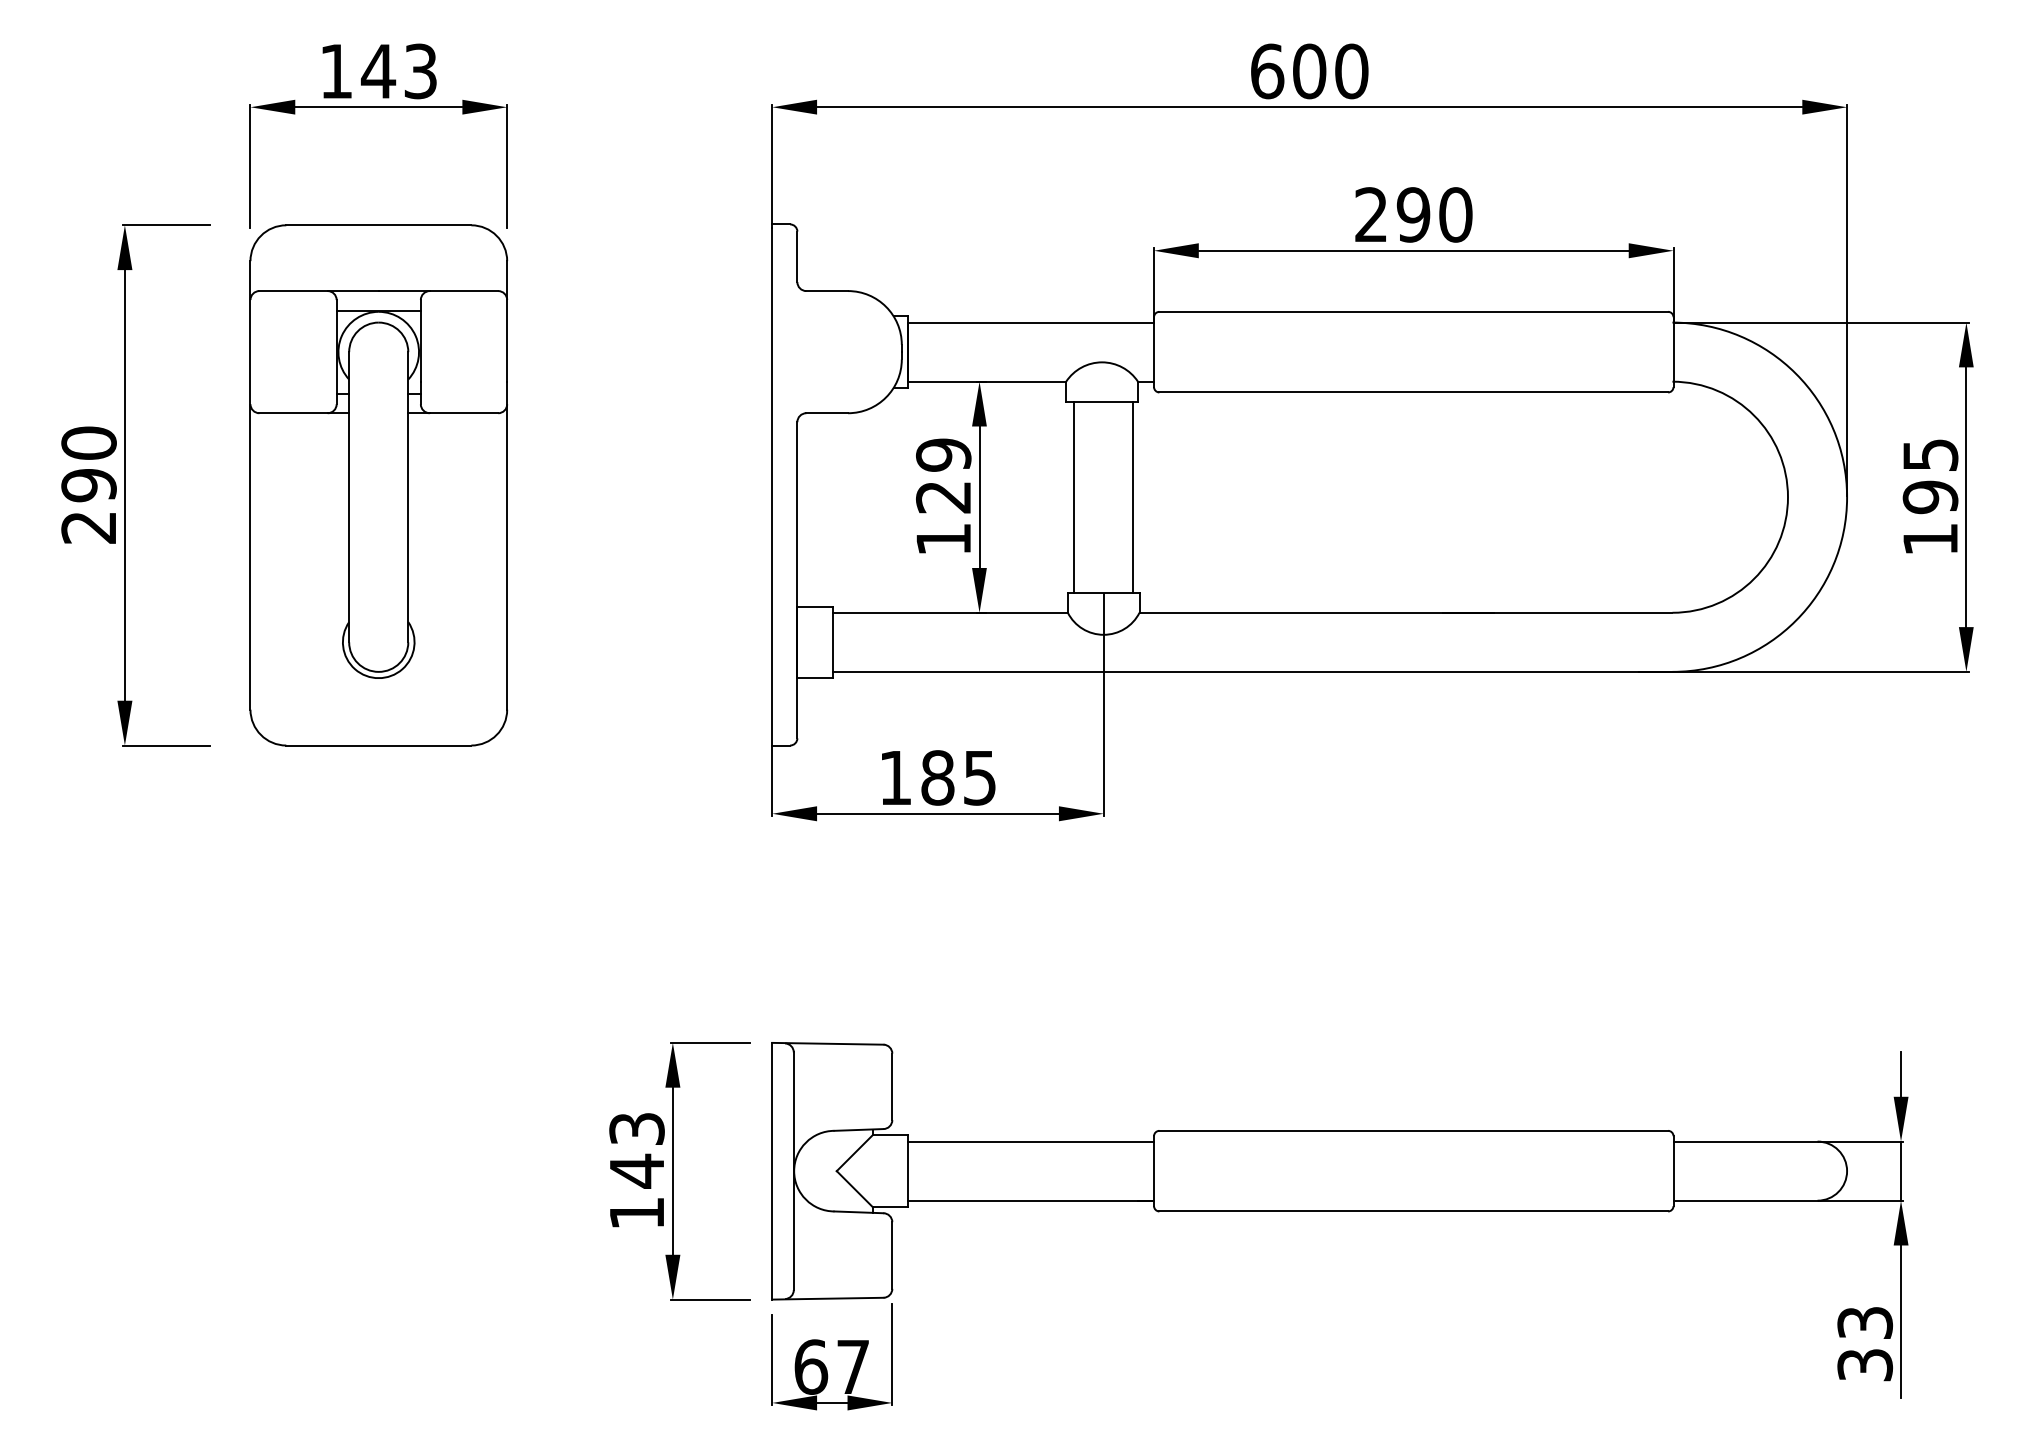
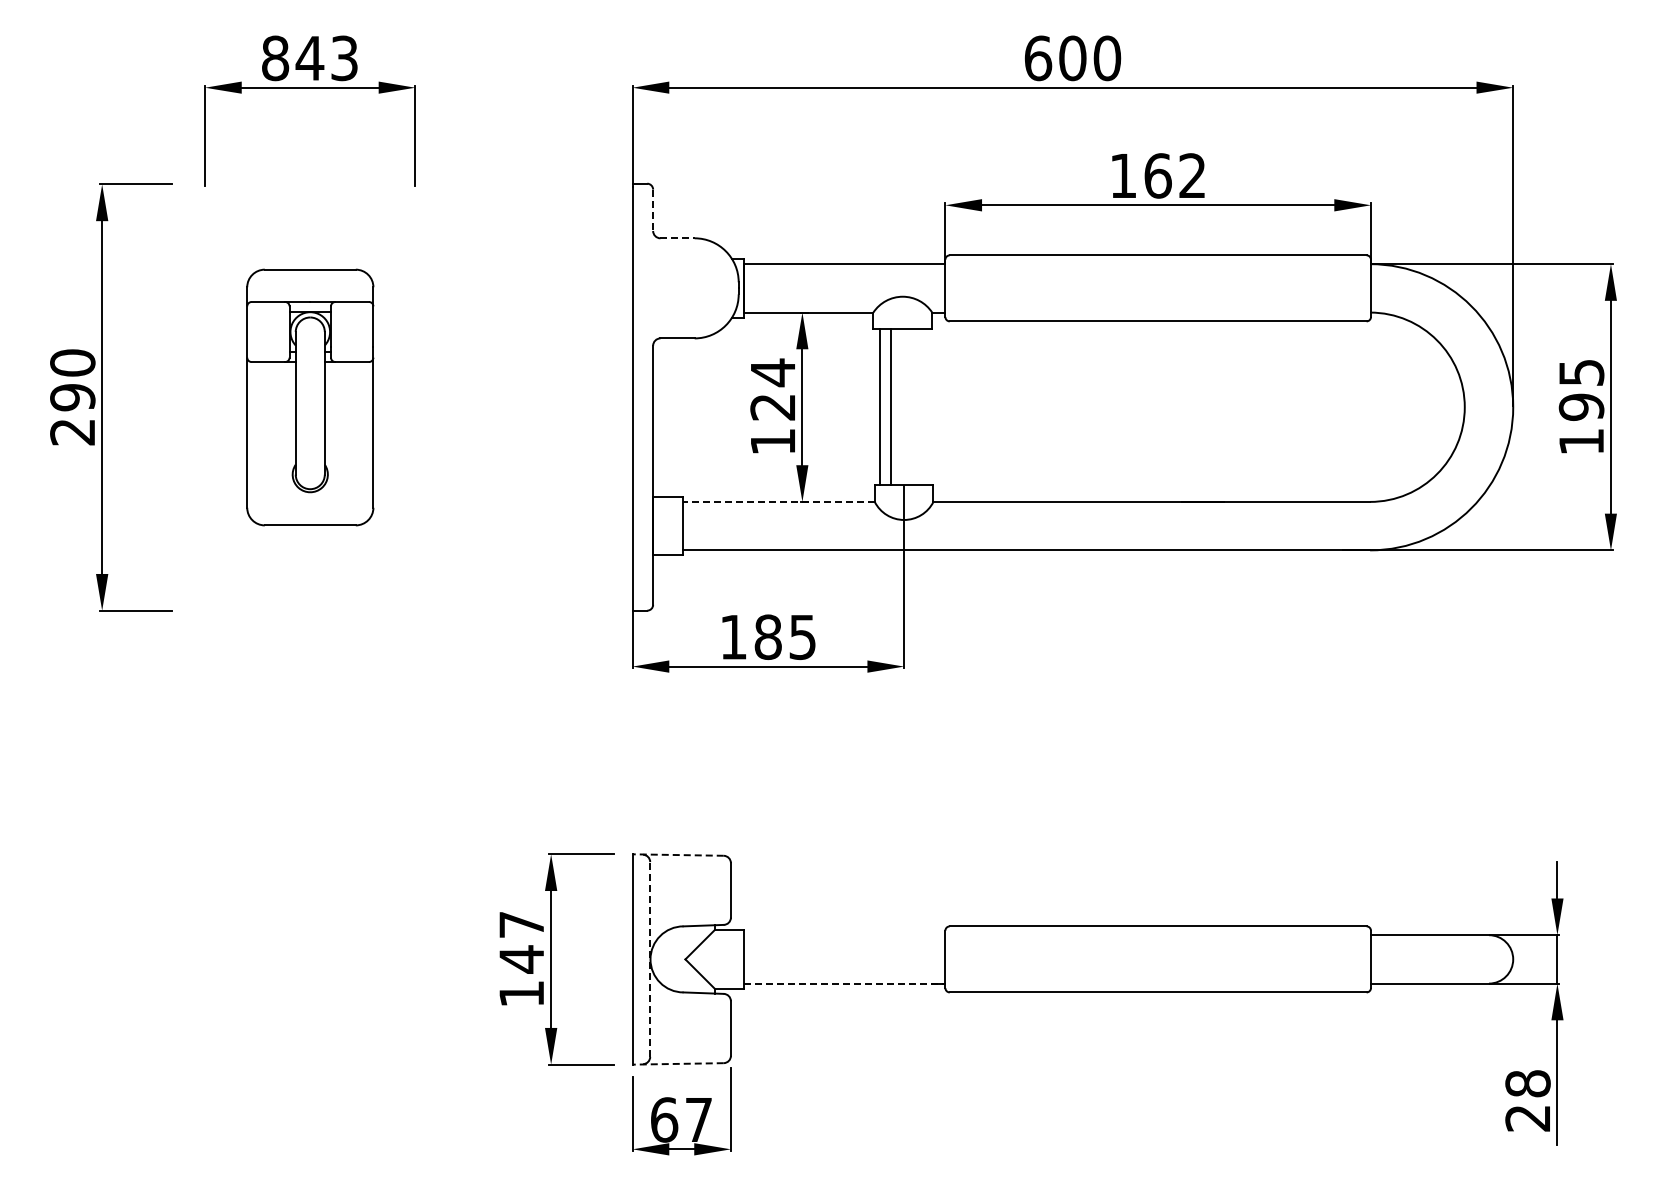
text: (336, 71) -> (275, 58), 143 -> 843
text: (1414, 214) -> (1158, 175), 290 -> 162
line: (797, 257) -> (653, 210), solid -> dashed
line: (828, 291) -> (678, 238), solid -> dashed
text: (943, 454) -> (772, 372), 129 -> 124
part: (379, 485) -> (310, 397), size x0.6
line: (1133, 497) -> (891, 407), moved
line: (950, 612) -> (778, 501), solid -> dashed
line: (828, 1044) -> (678, 855), solid -> dashed
text: (636, 1128) -> (521, 924), 143 -> 147
line: (1030, 1141) -> (844, 935), removed
line: (794, 1170) -> (650, 958), solid -> dashed
line: (1030, 1200) -> (844, 983), solid -> dashed
line: (828, 1298) -> (678, 1063), solid -> dashed
text: (1864, 1343) -> (1527, 1100), 33 -> 28

